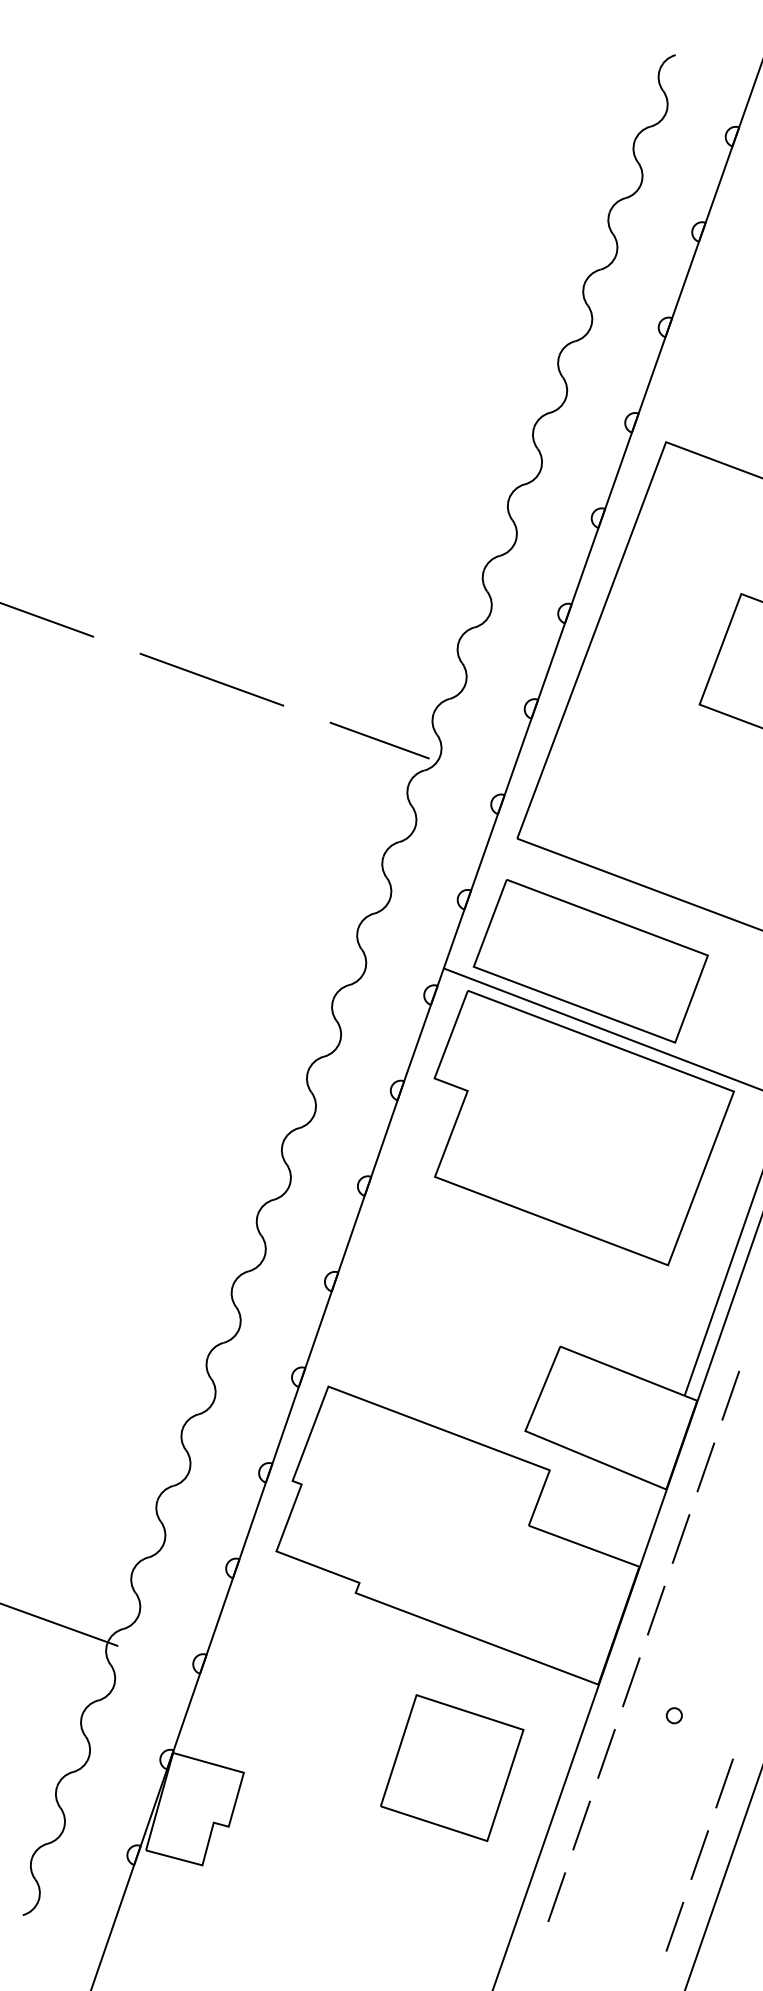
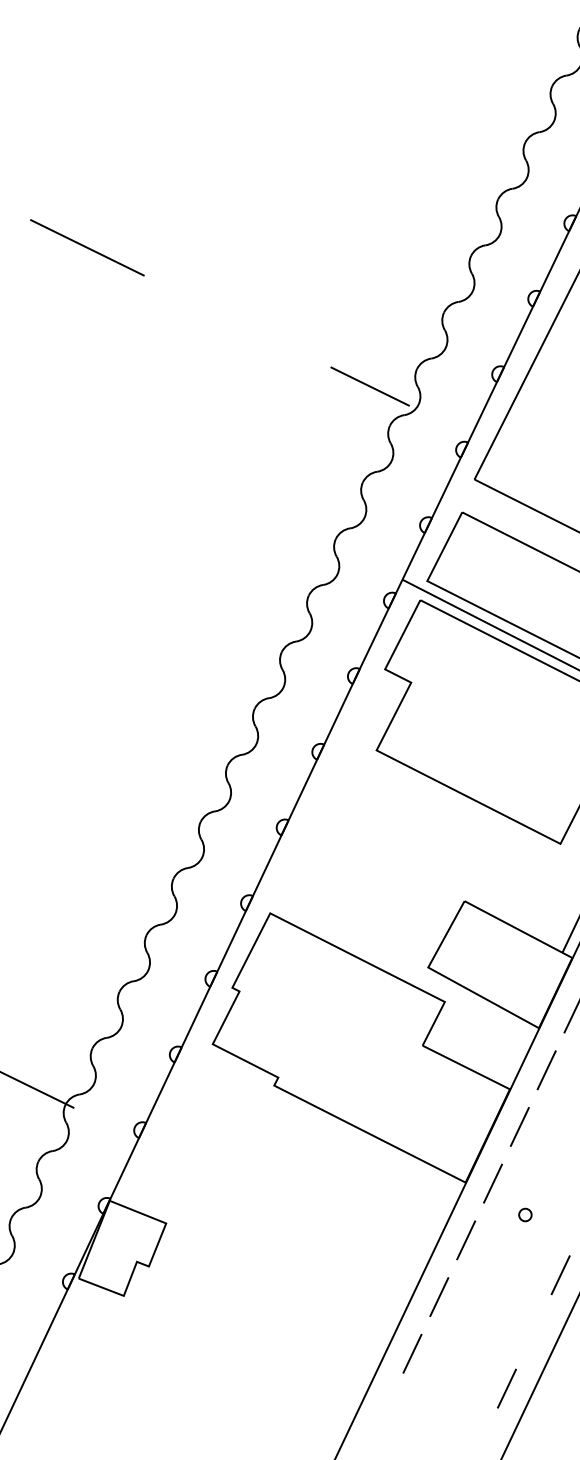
line: (211, 679) -> (237, 321), removed
part: (452, 1768) -> (338, 1238), removed
line: (699, 1855) -> (533, 1332), removed

